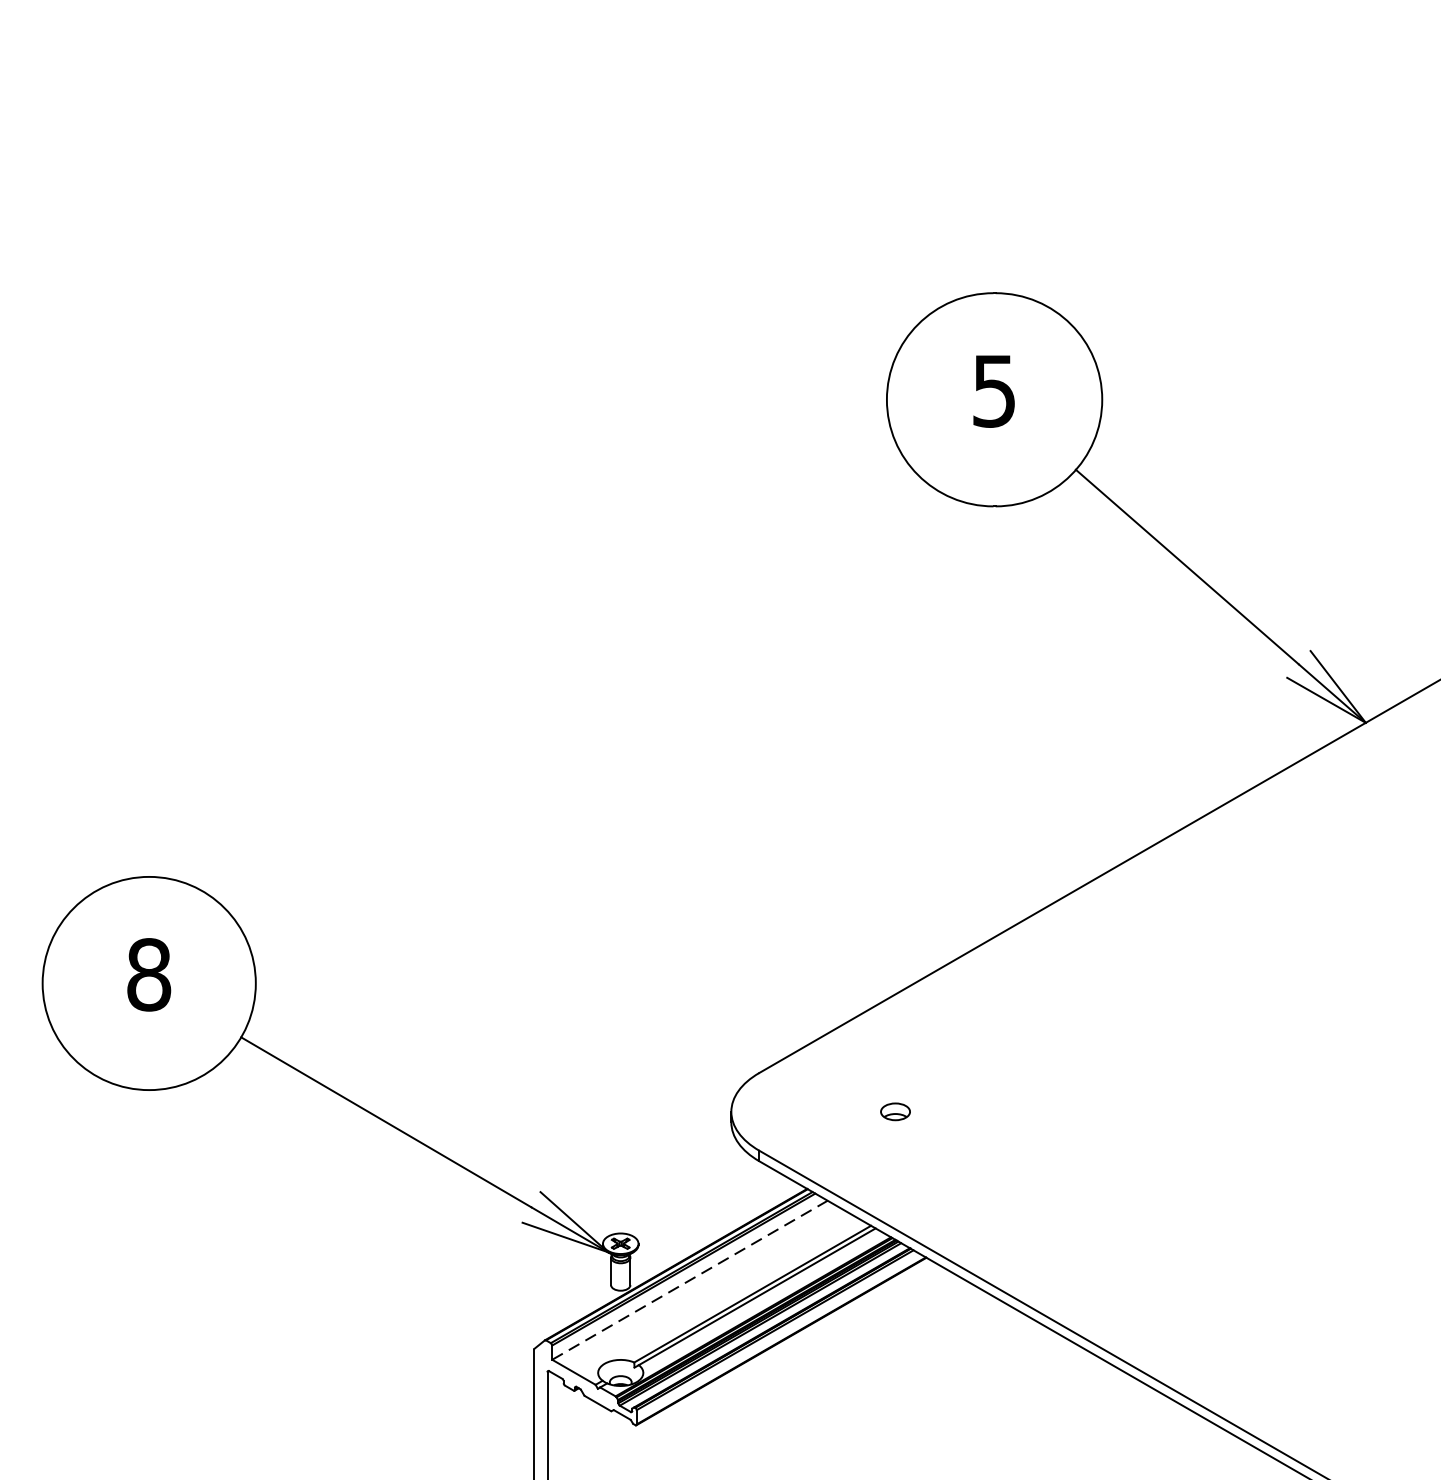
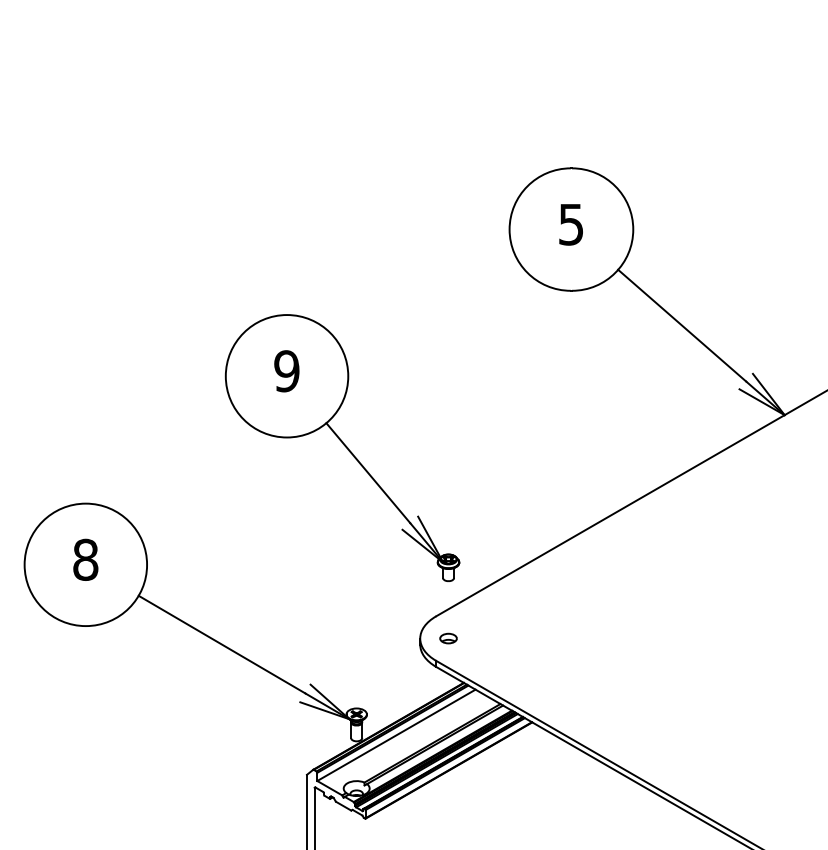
part: (596, 779) -> (342, 447), added
part: (895, 1111) -> (448, 638), moved
line: (690, 1280) -> (396, 735), dashed -> solid

